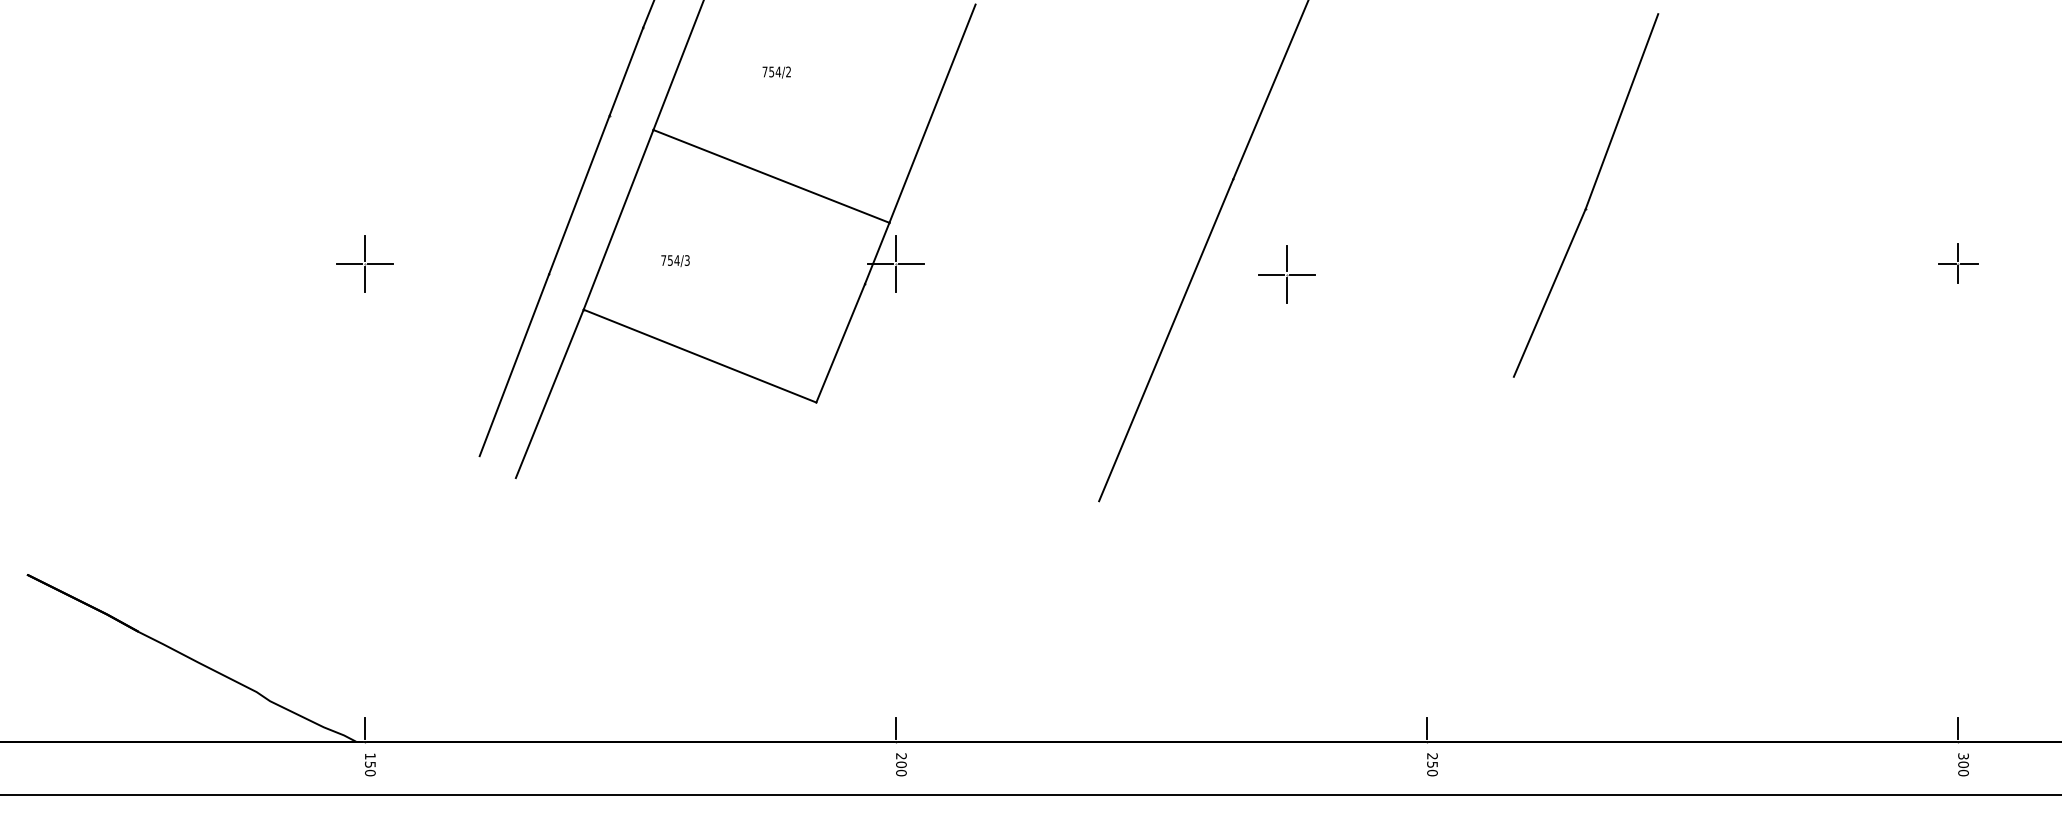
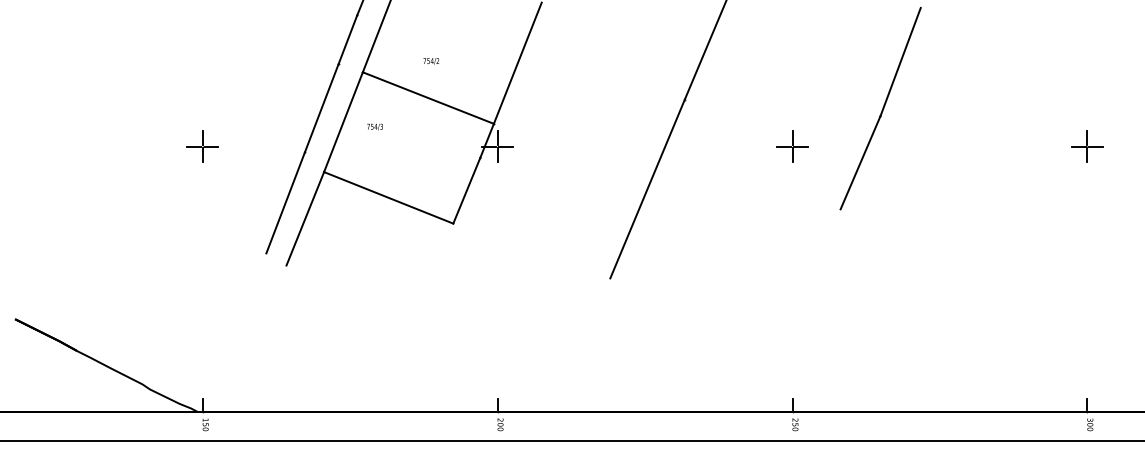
text: (777, 72) -> (431, 61), moved
text: (674, 260) -> (374, 126), moved
part: (1958, 263) -> (1087, 146), size x1.43
part: (1286, 274) -> (792, 146), moved

